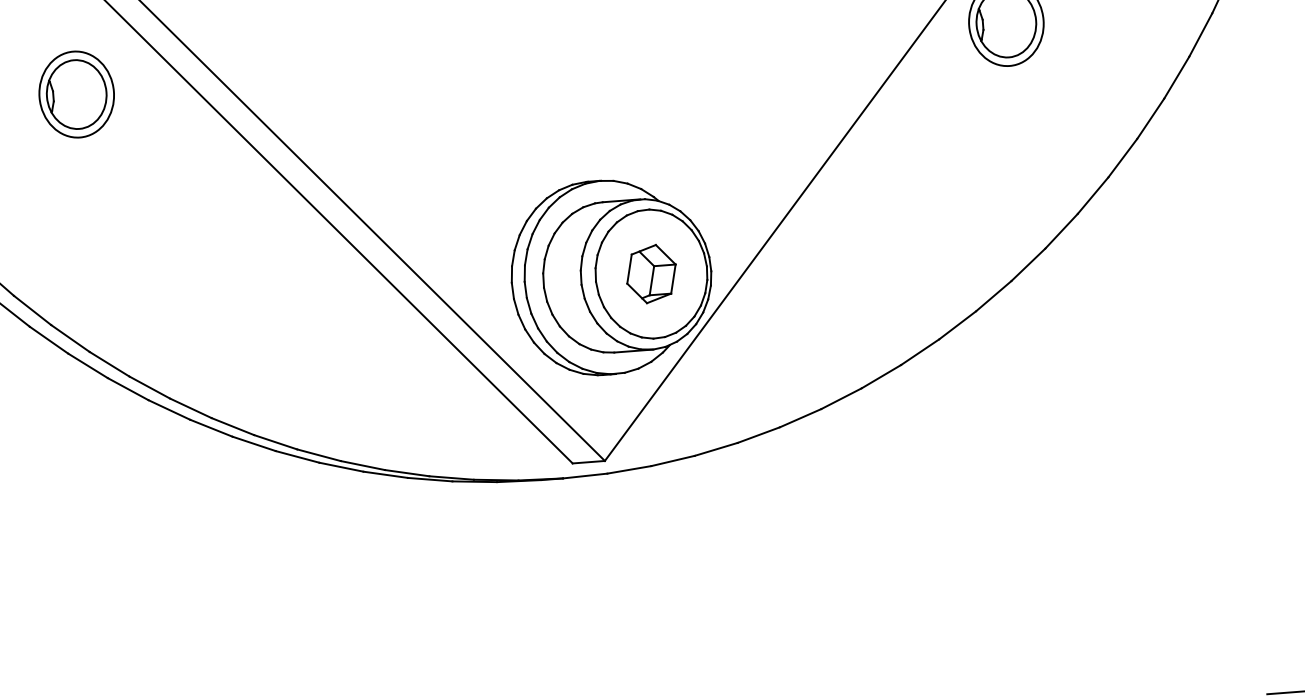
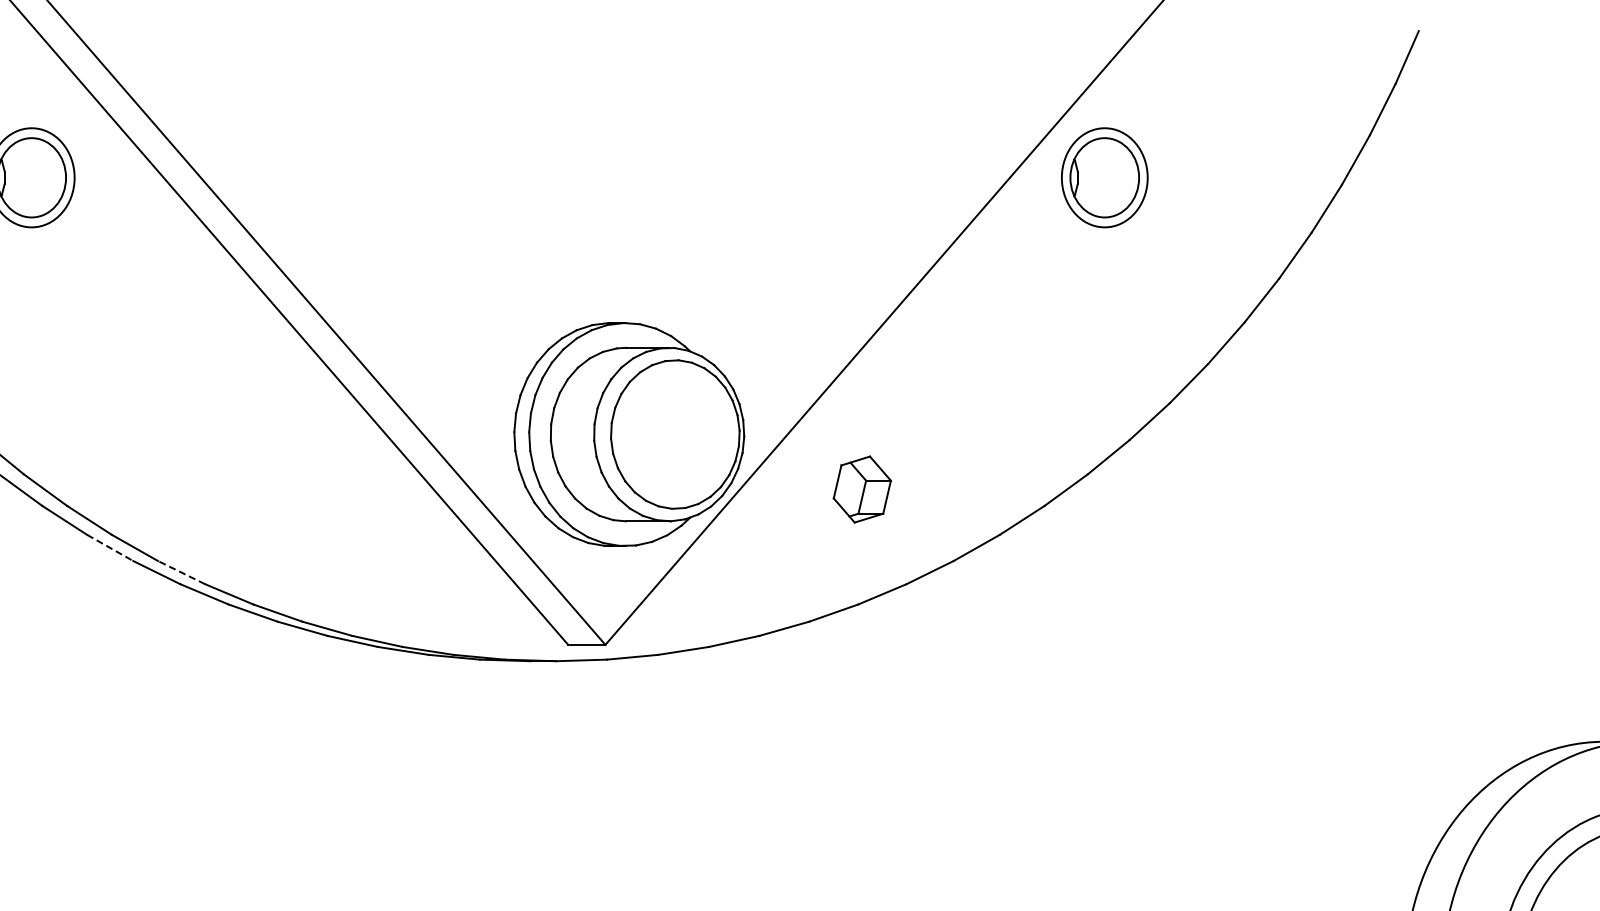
part: (650, 274) -> (861, 489), moved
line: (169, 410) -> (110, 548), solid -> dashed
line: (232, 426) -> (181, 572), solid -> dashed

